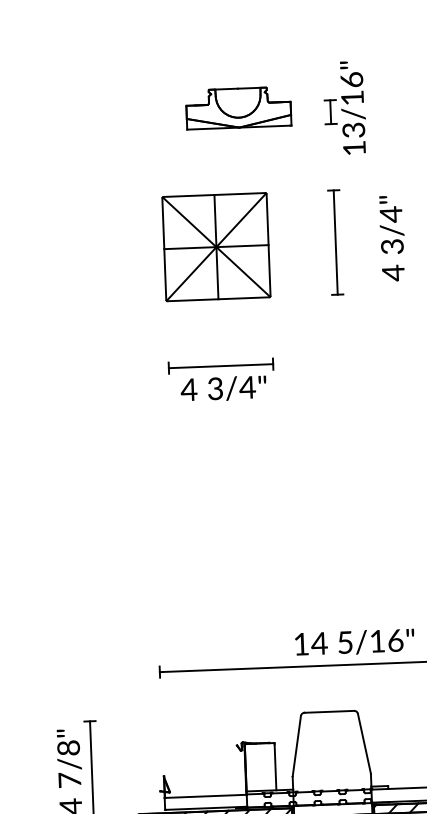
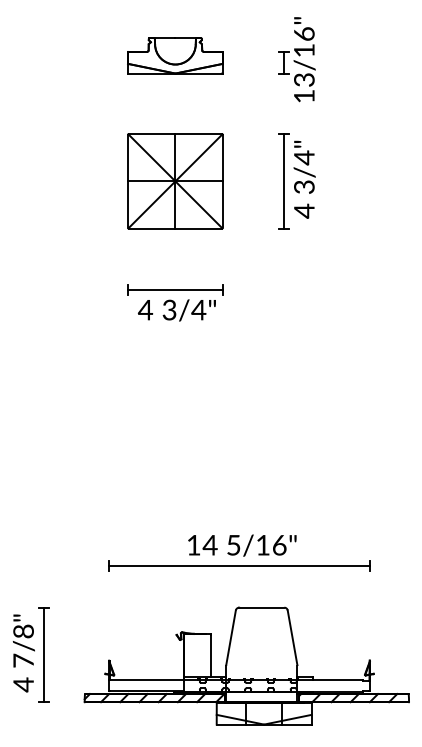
part: (238, 107) -> (175, 55), moved
text: (392, 238) -> (304, 179), moved
text: (354, 642) -> (242, 545), moved

